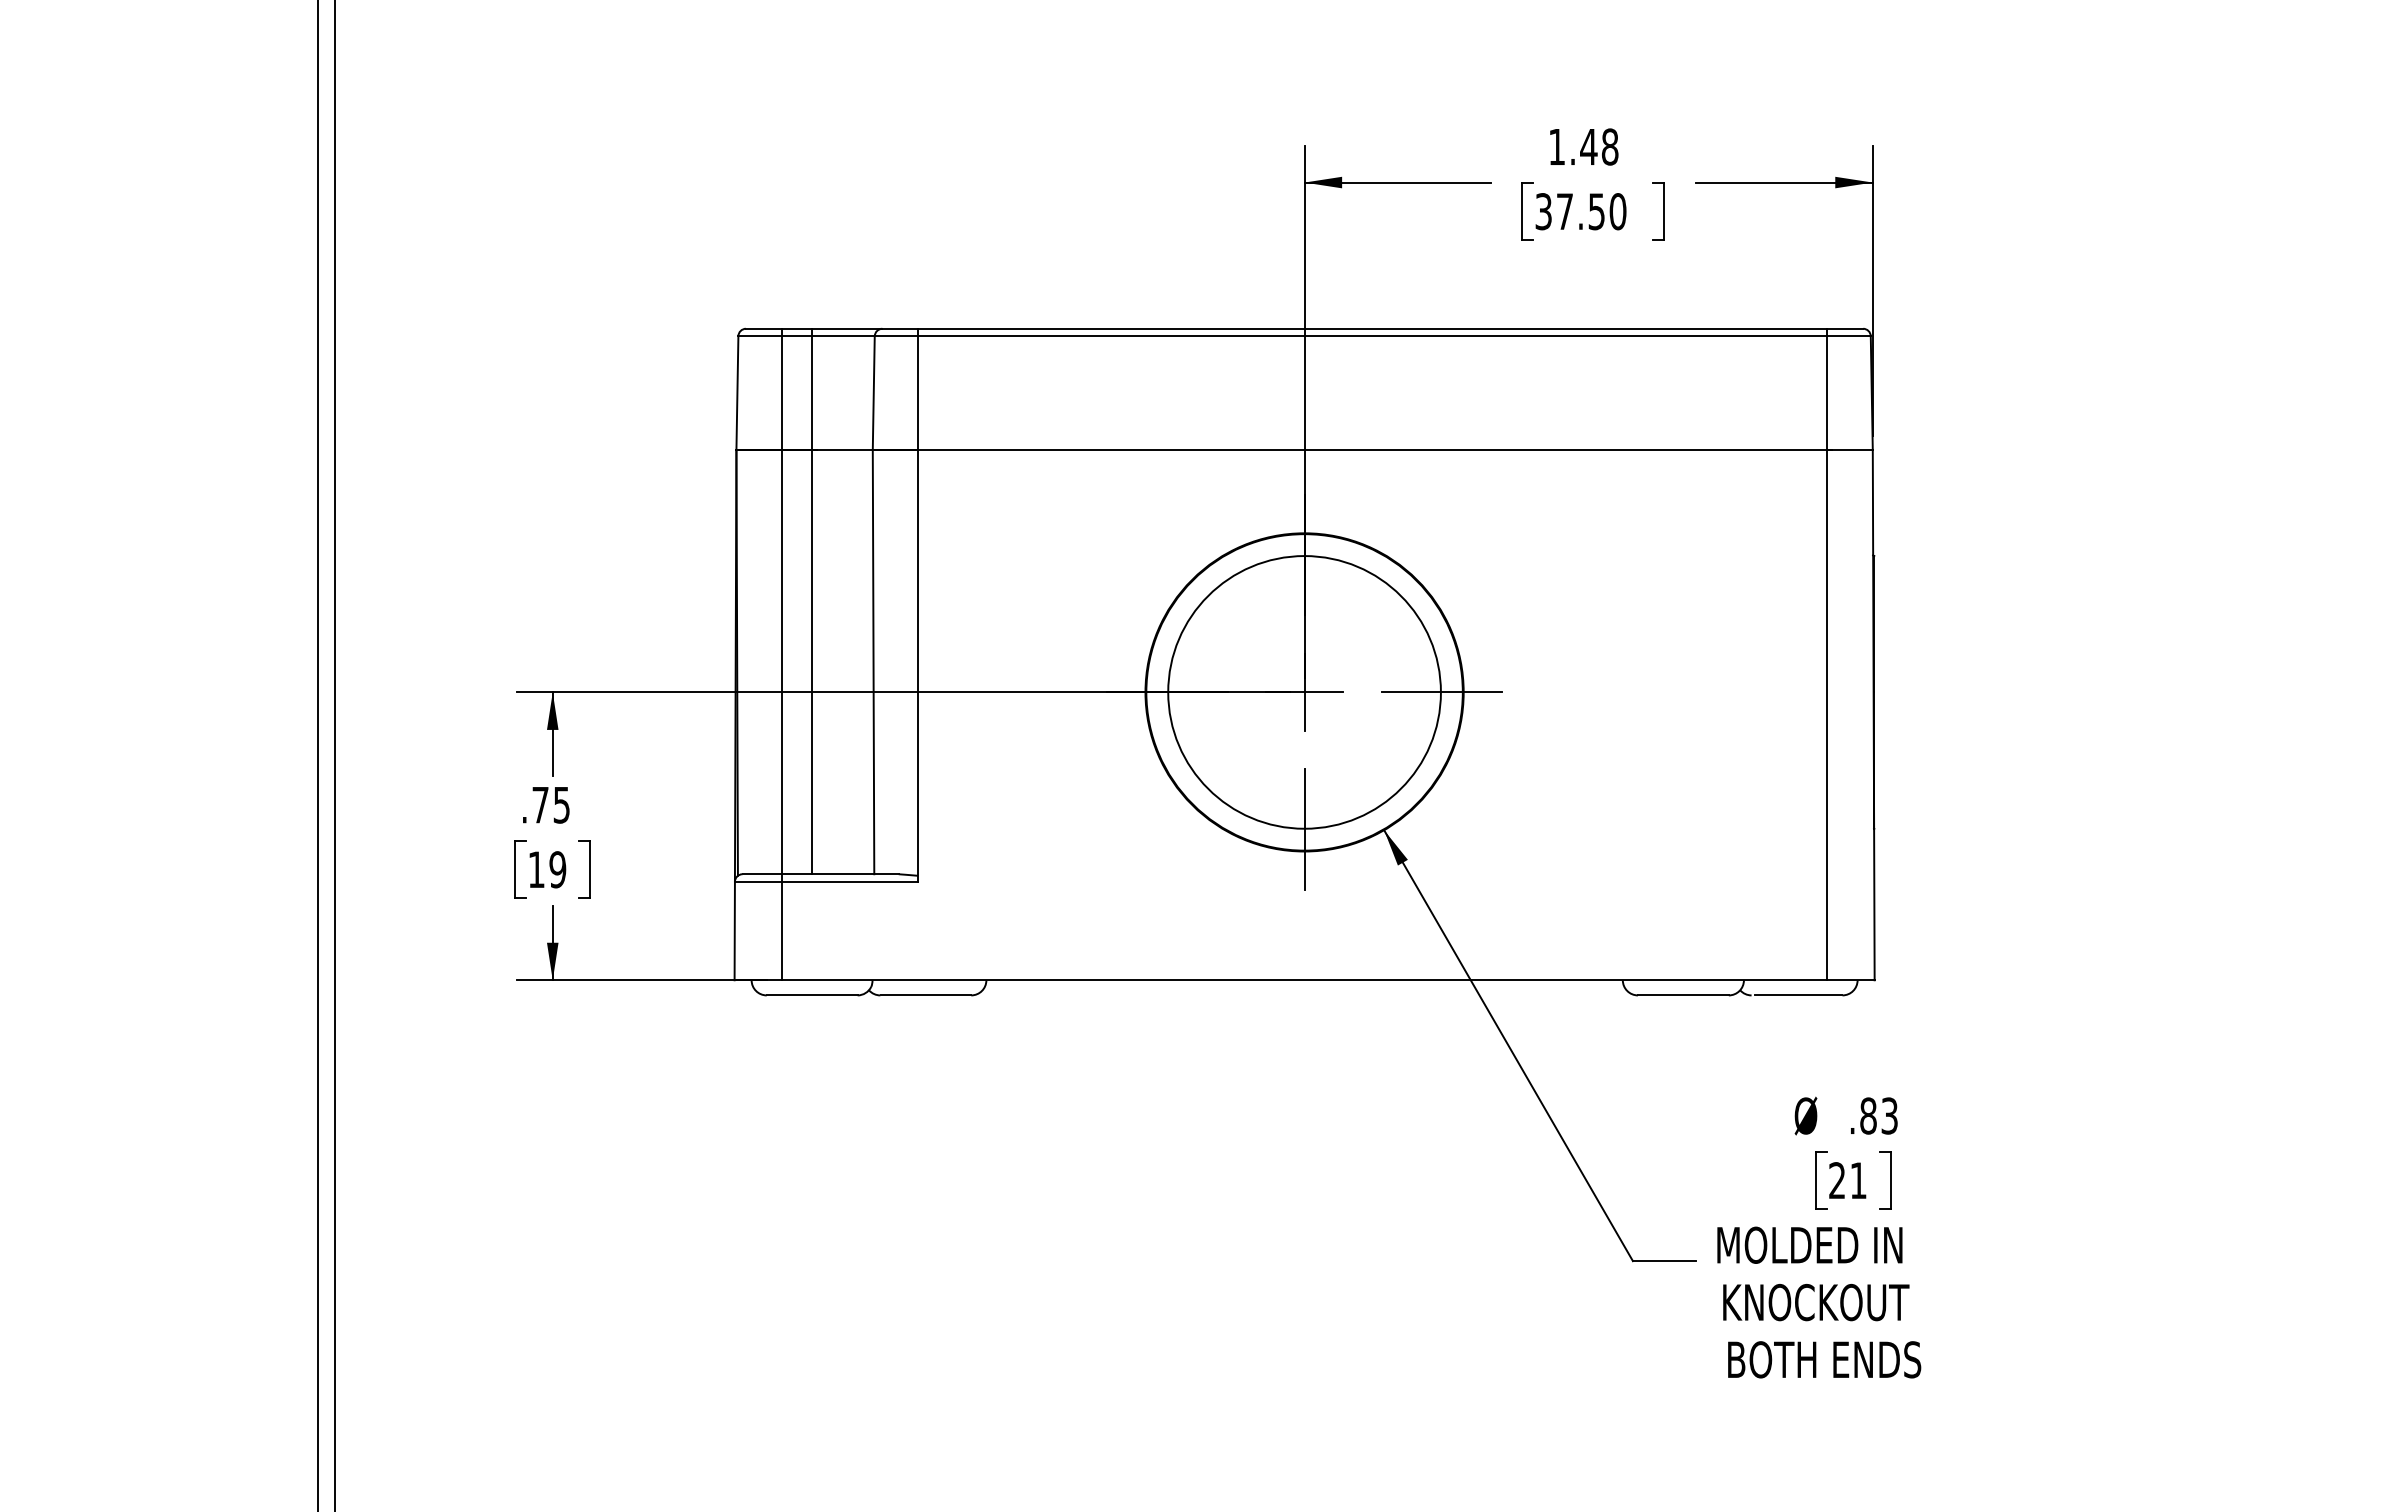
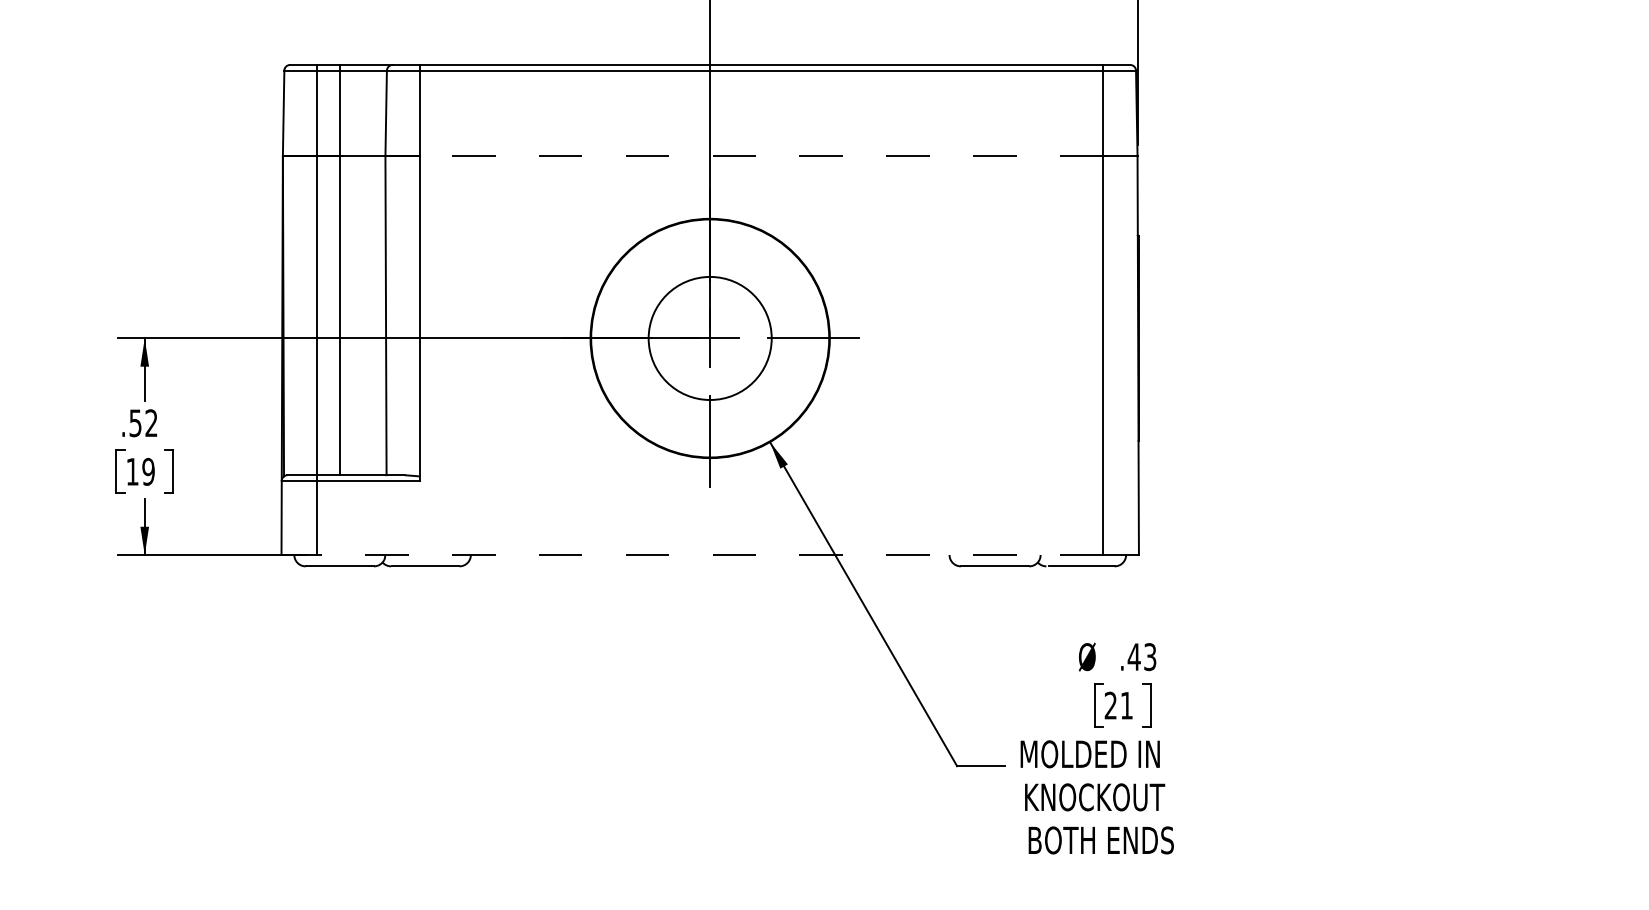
line: (1372, 450) -> (761, 156), solid -> dashed
circle: (1304, 692) -> (710, 338), size x0.6
text: (550, 804) -> (143, 422), .75 -> .52
line: (1304, 980) -> (710, 555), solid -> dashed
text: (1868, 1115) -> (1134, 656), .83 -> .43

